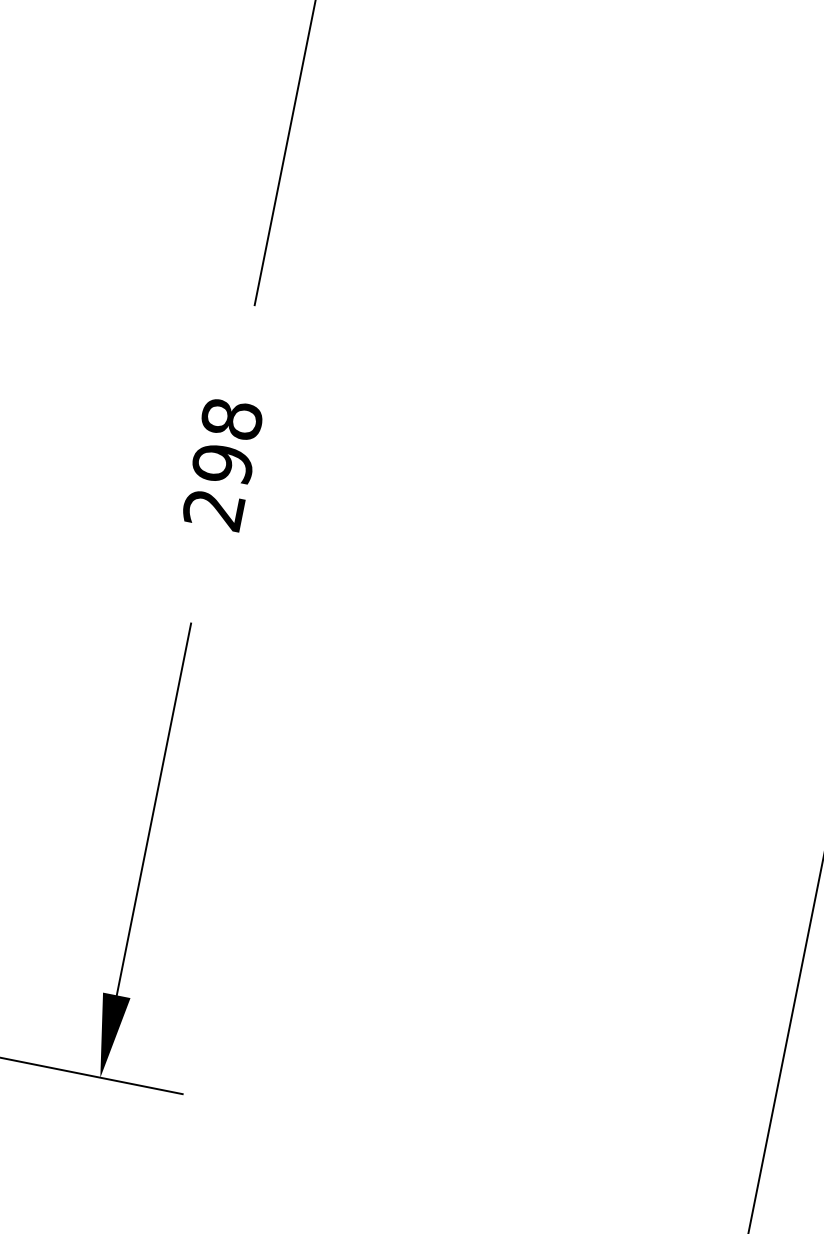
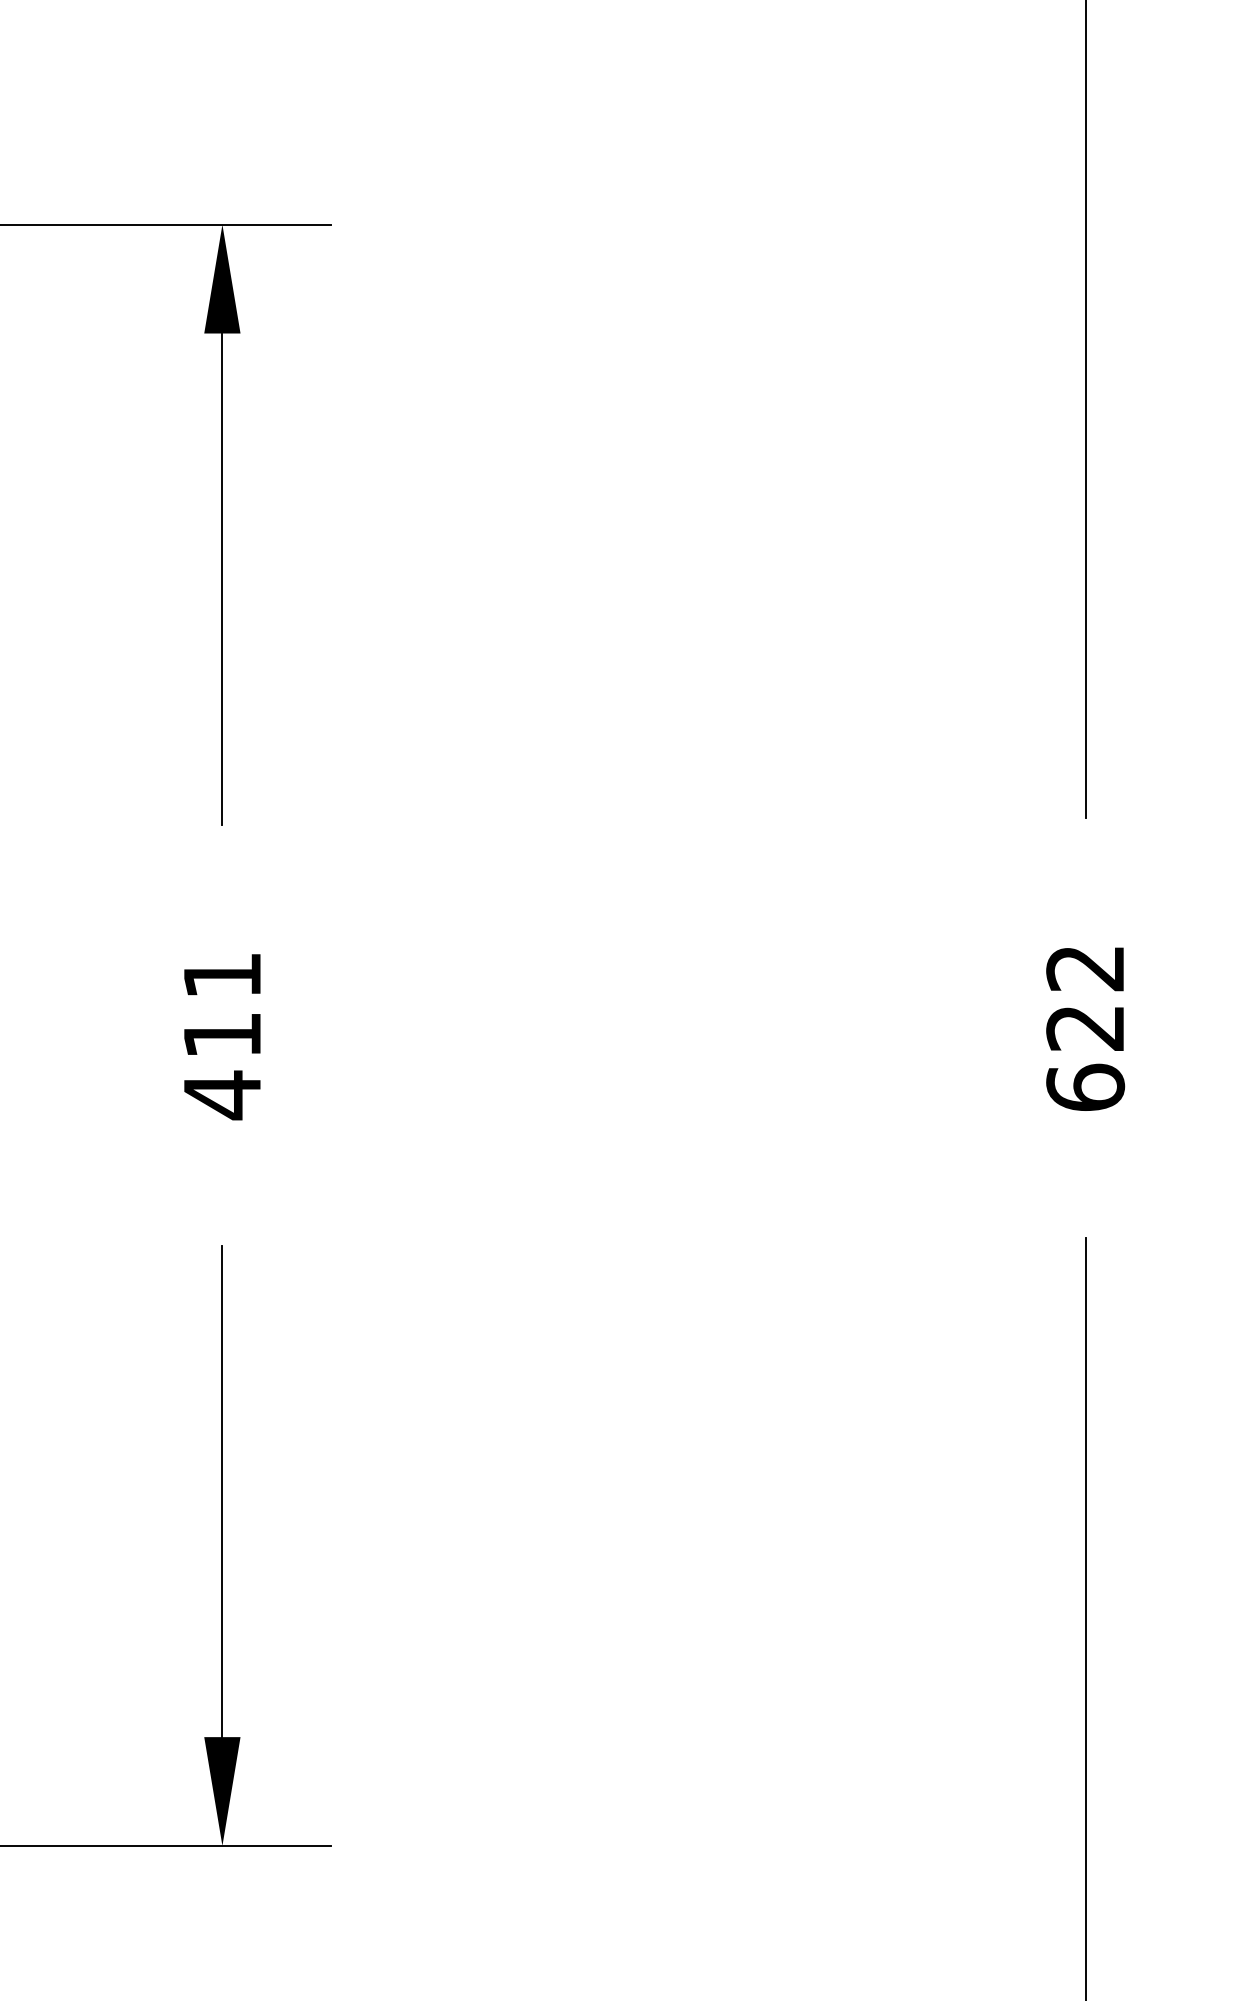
text: (222, 465) -> (222, 1036), 298 -> 411

